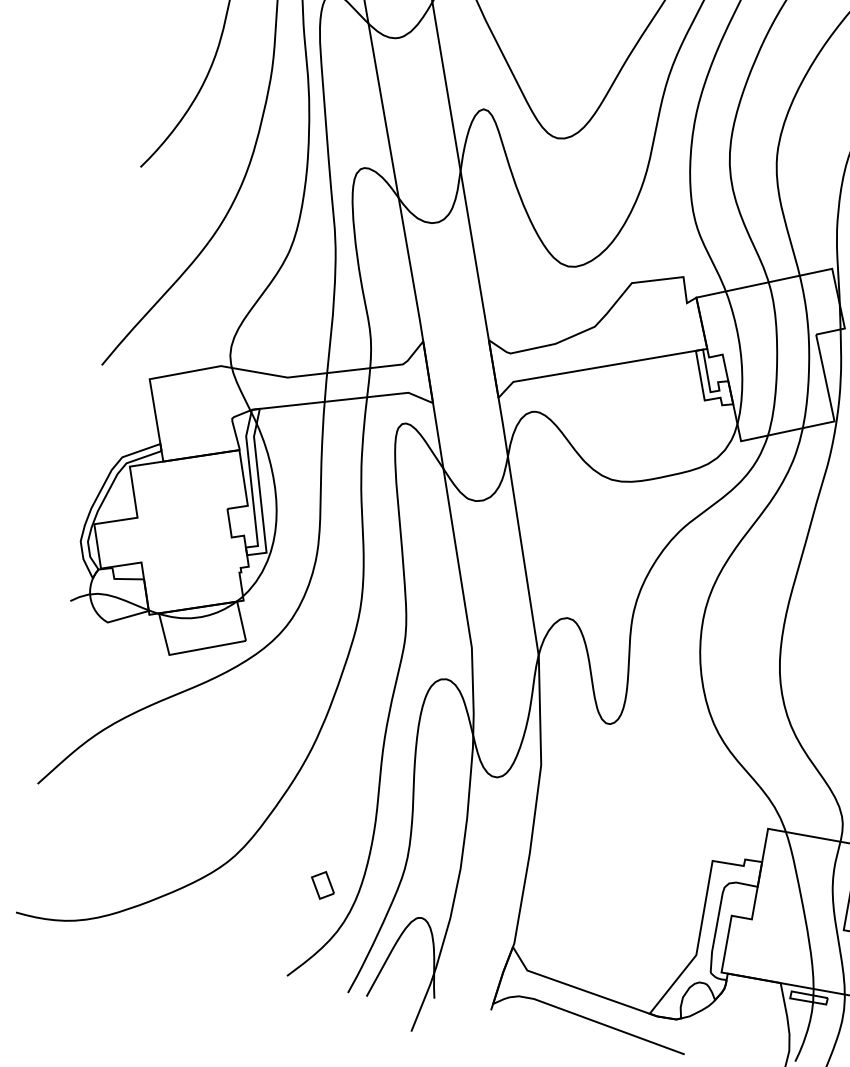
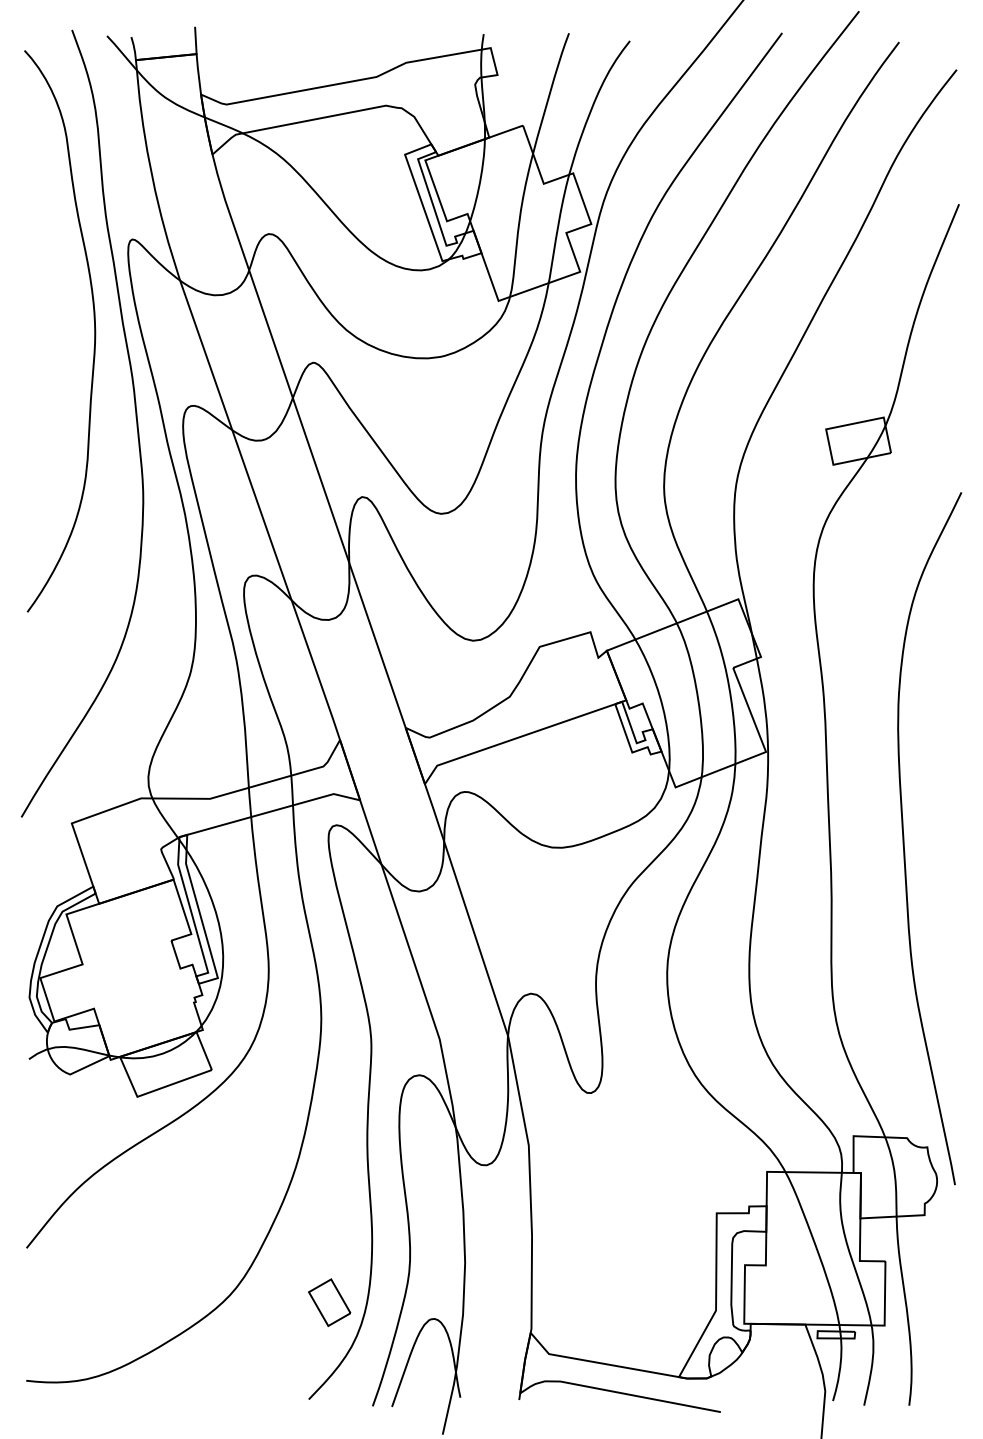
part: (322, 885) -> (329, 1302), size x1.67

